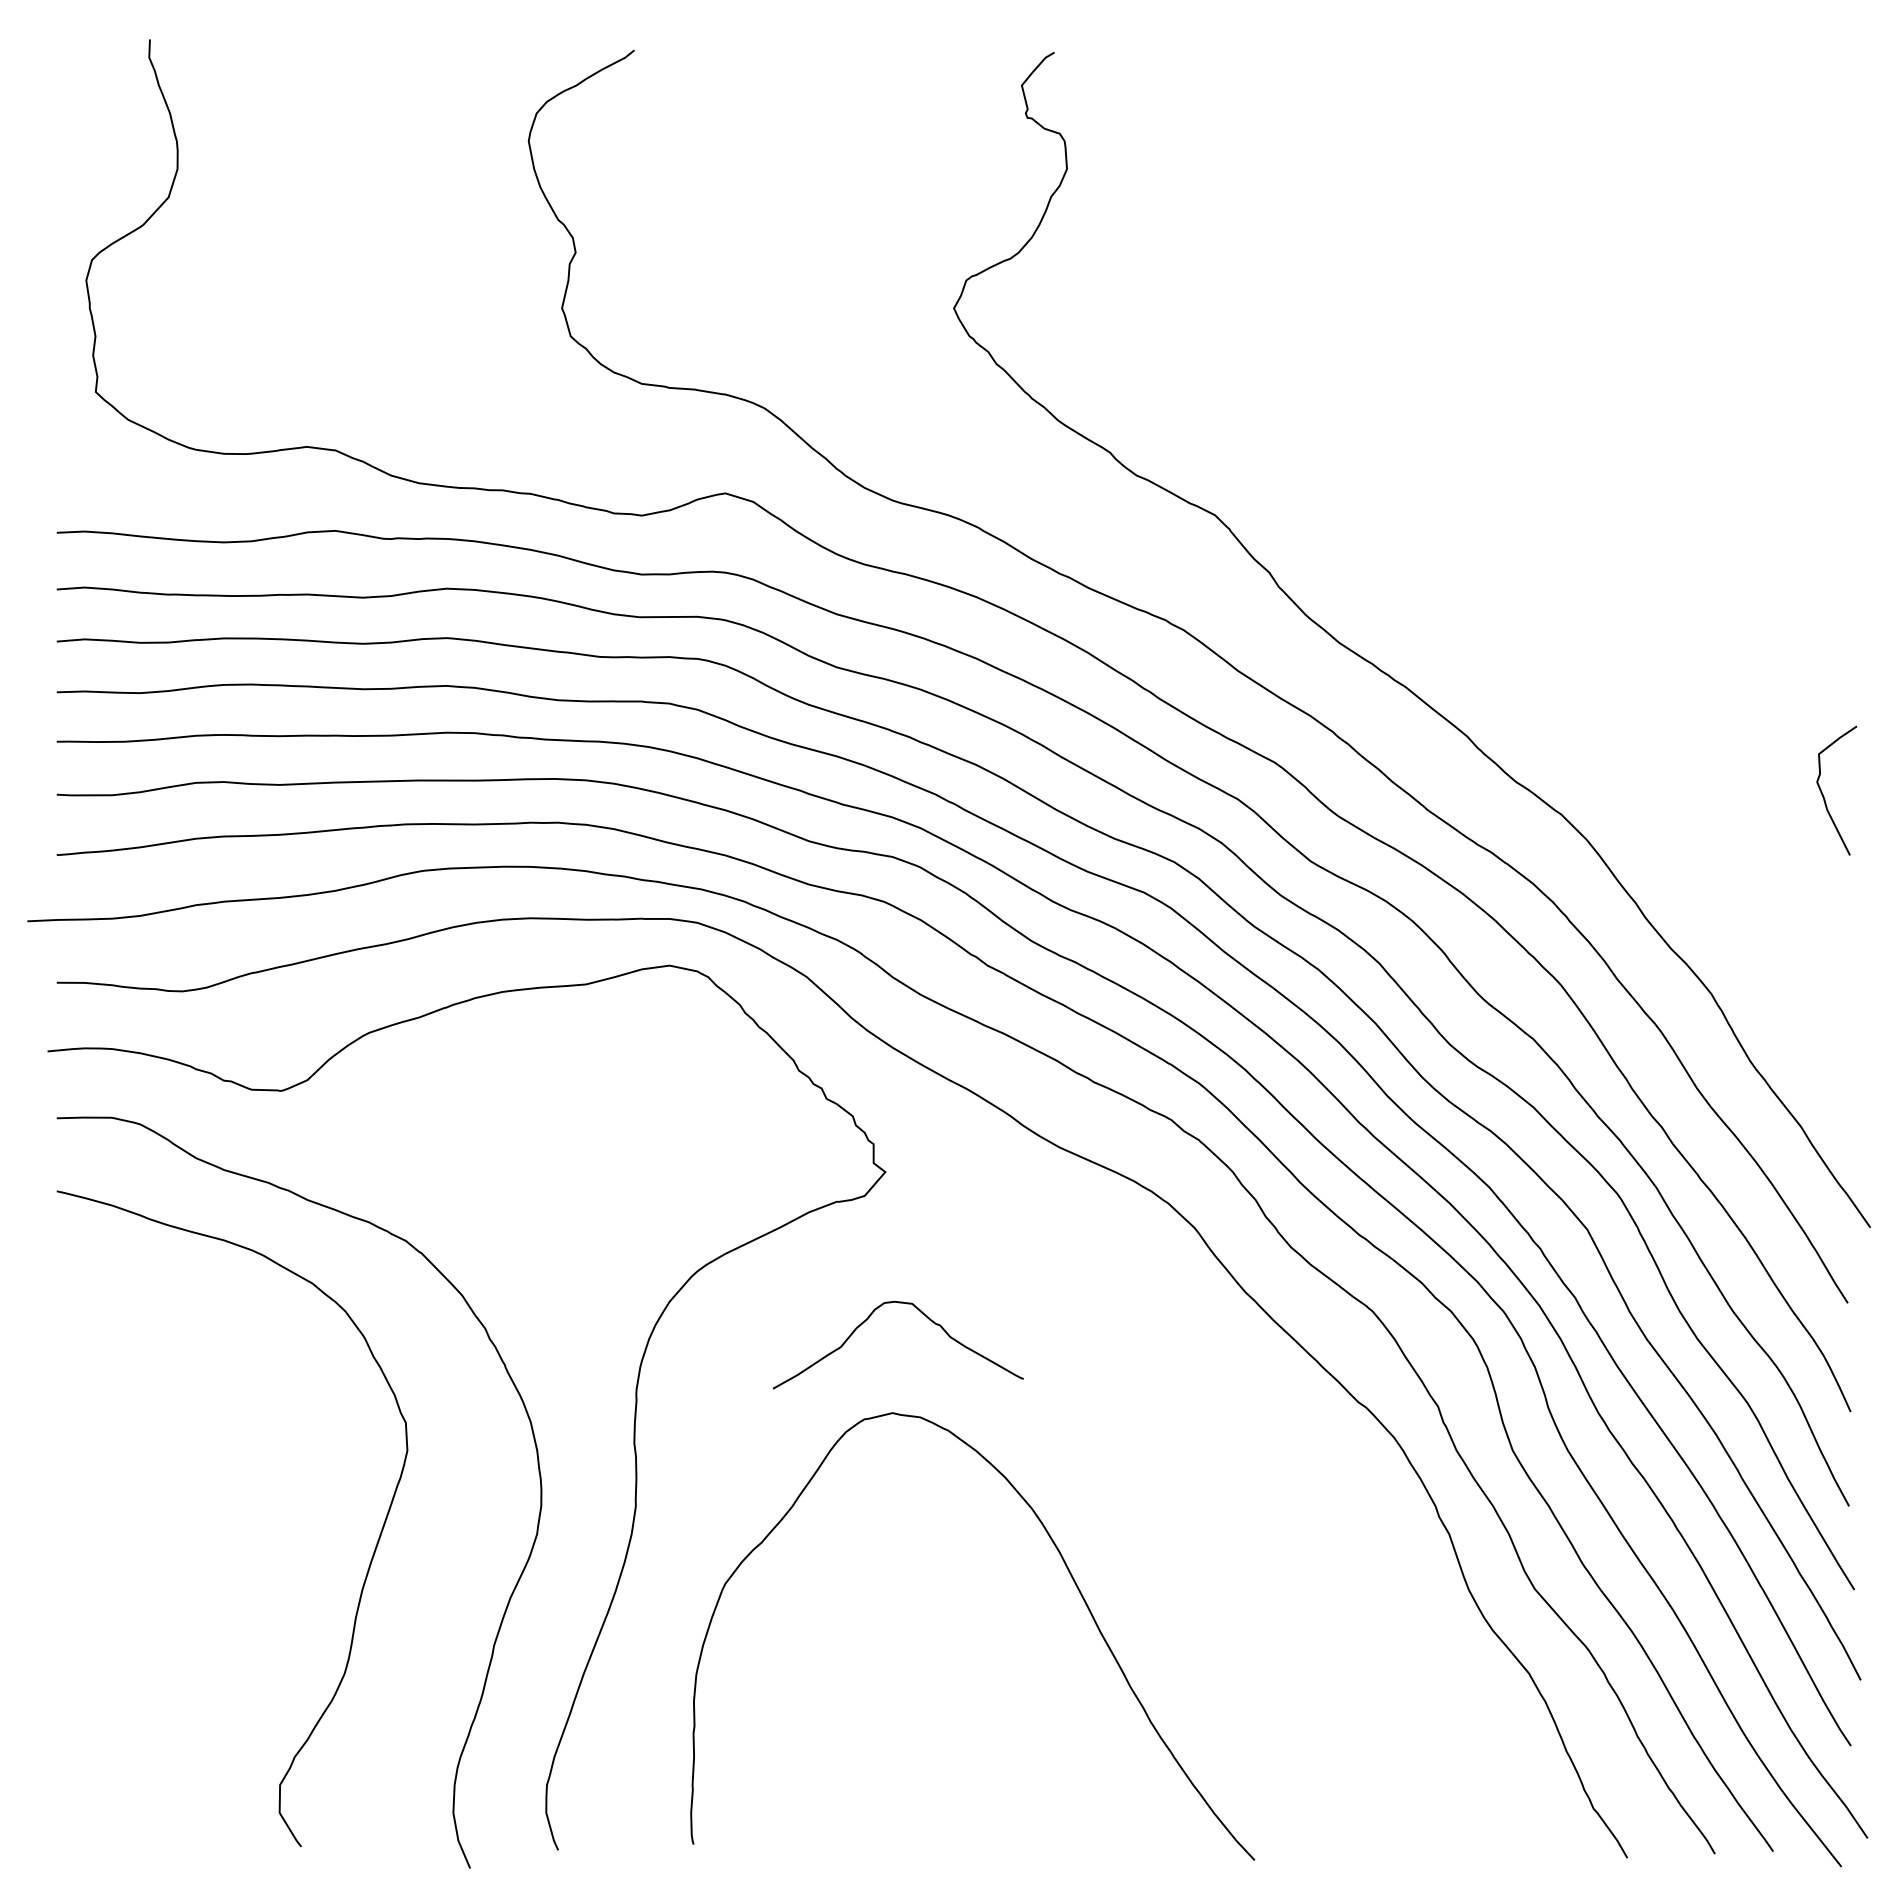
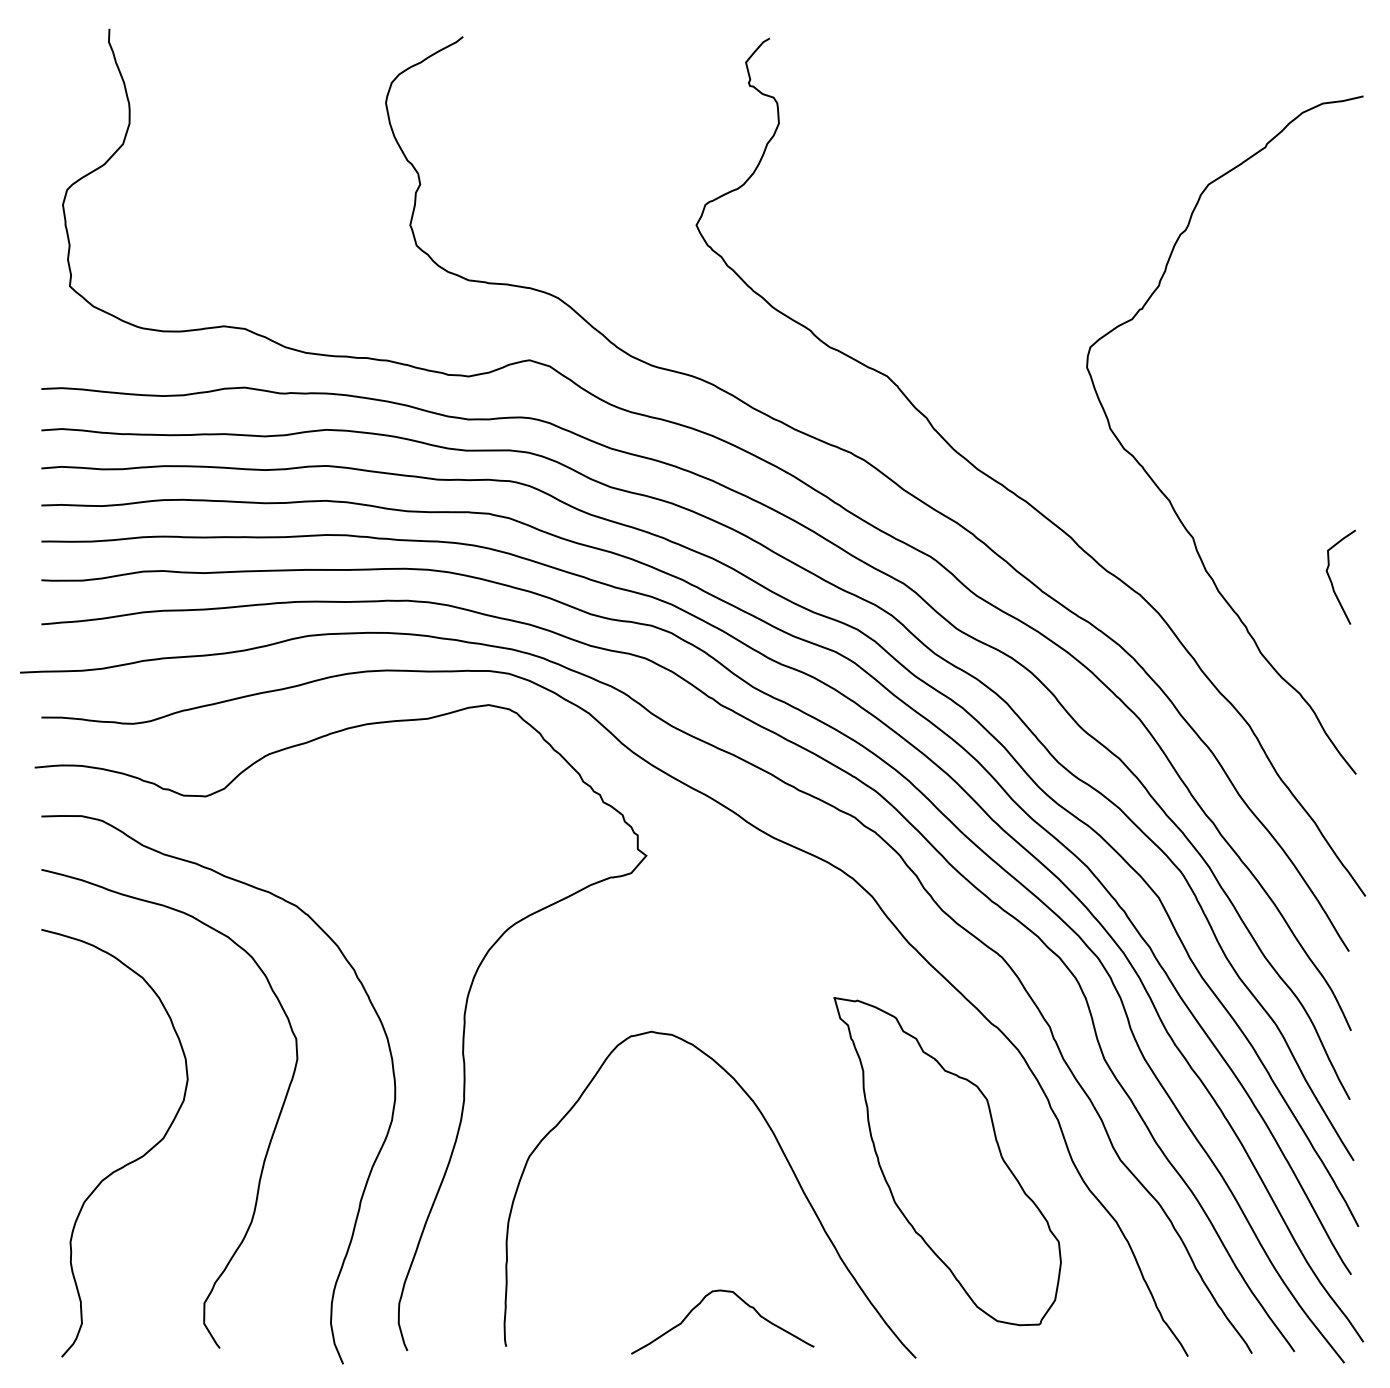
curve: (1584, 662) -> (1156, 483), added
curve: (867, 1321) -> (700, 1304), moved
part: (1297, 1590) -> (947, 1161), added
curve: (173, 1593) -> (126, 1163), added

